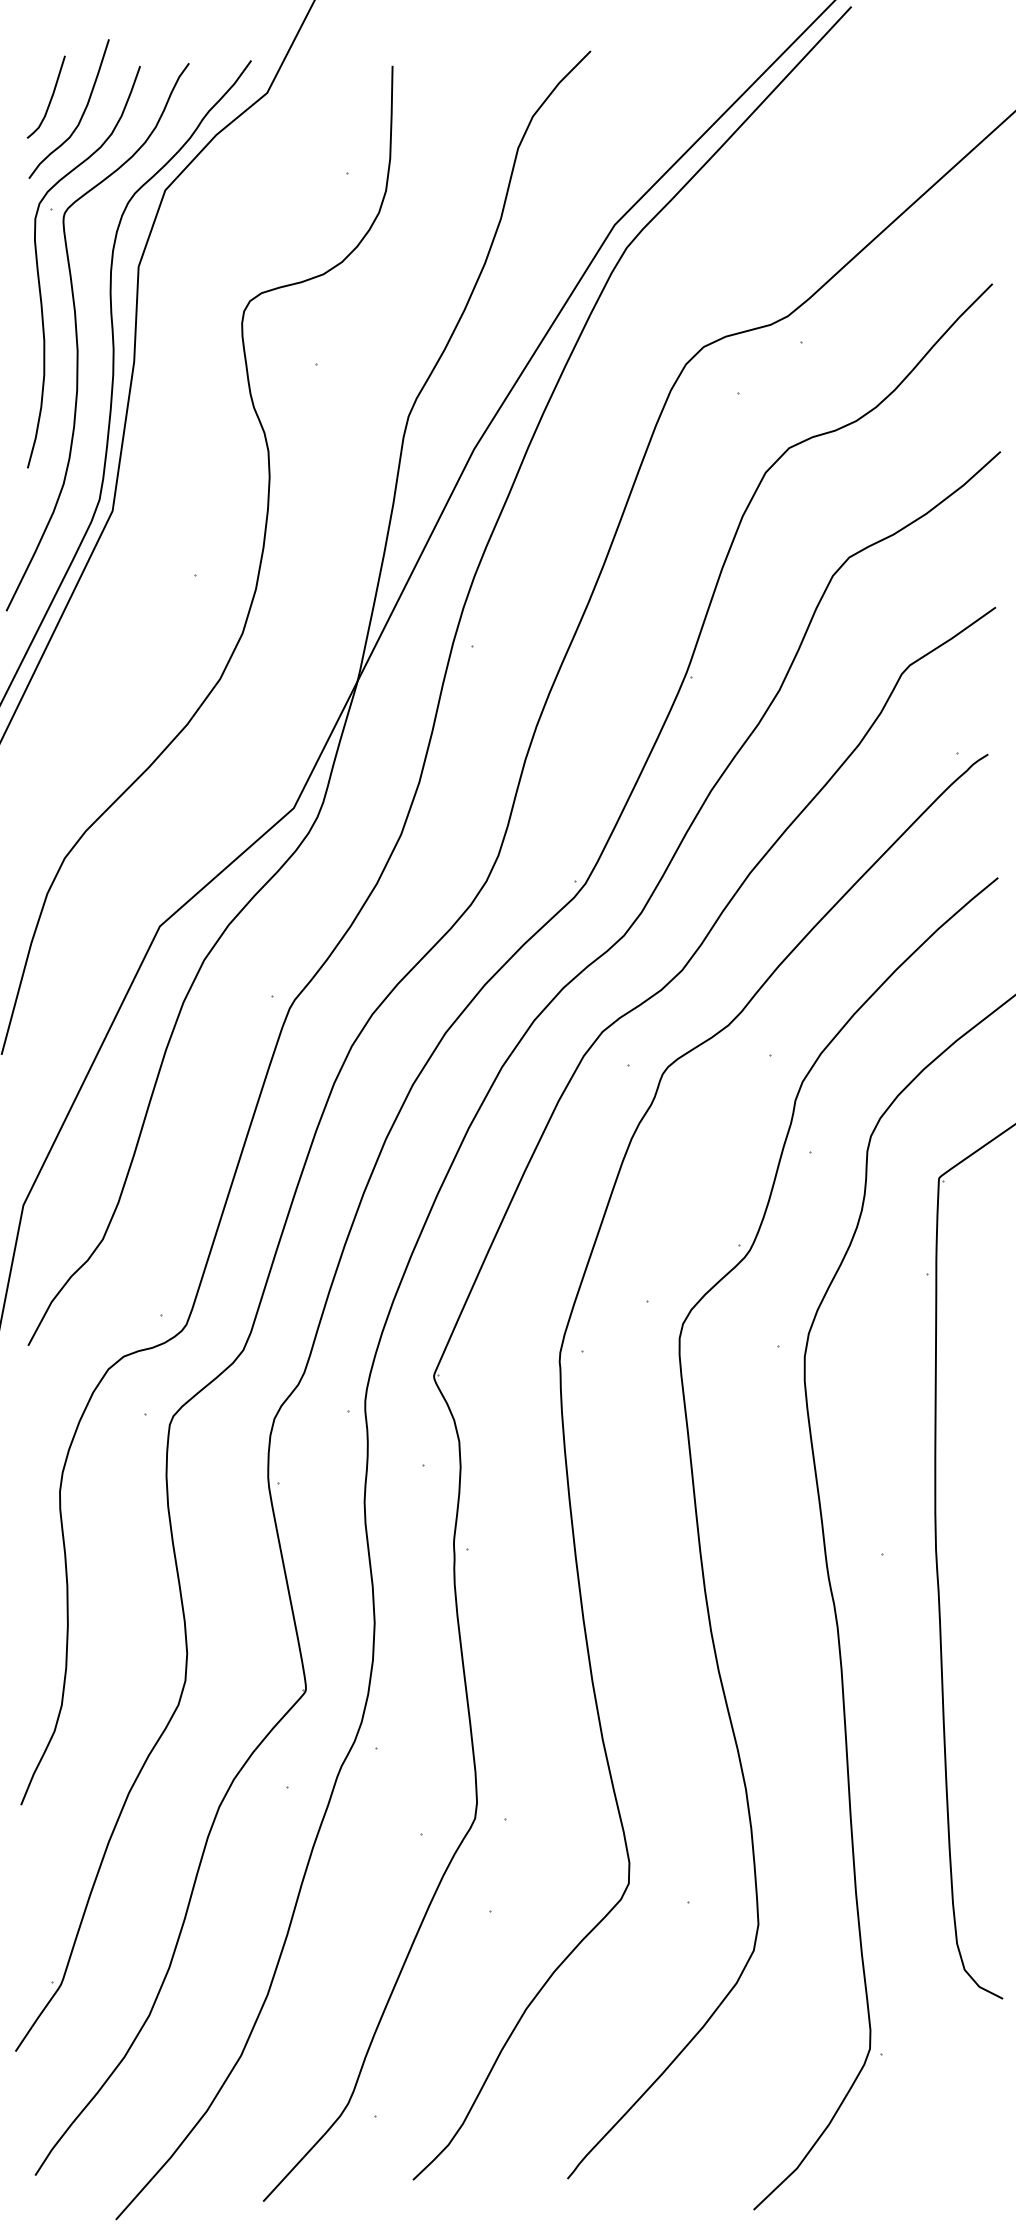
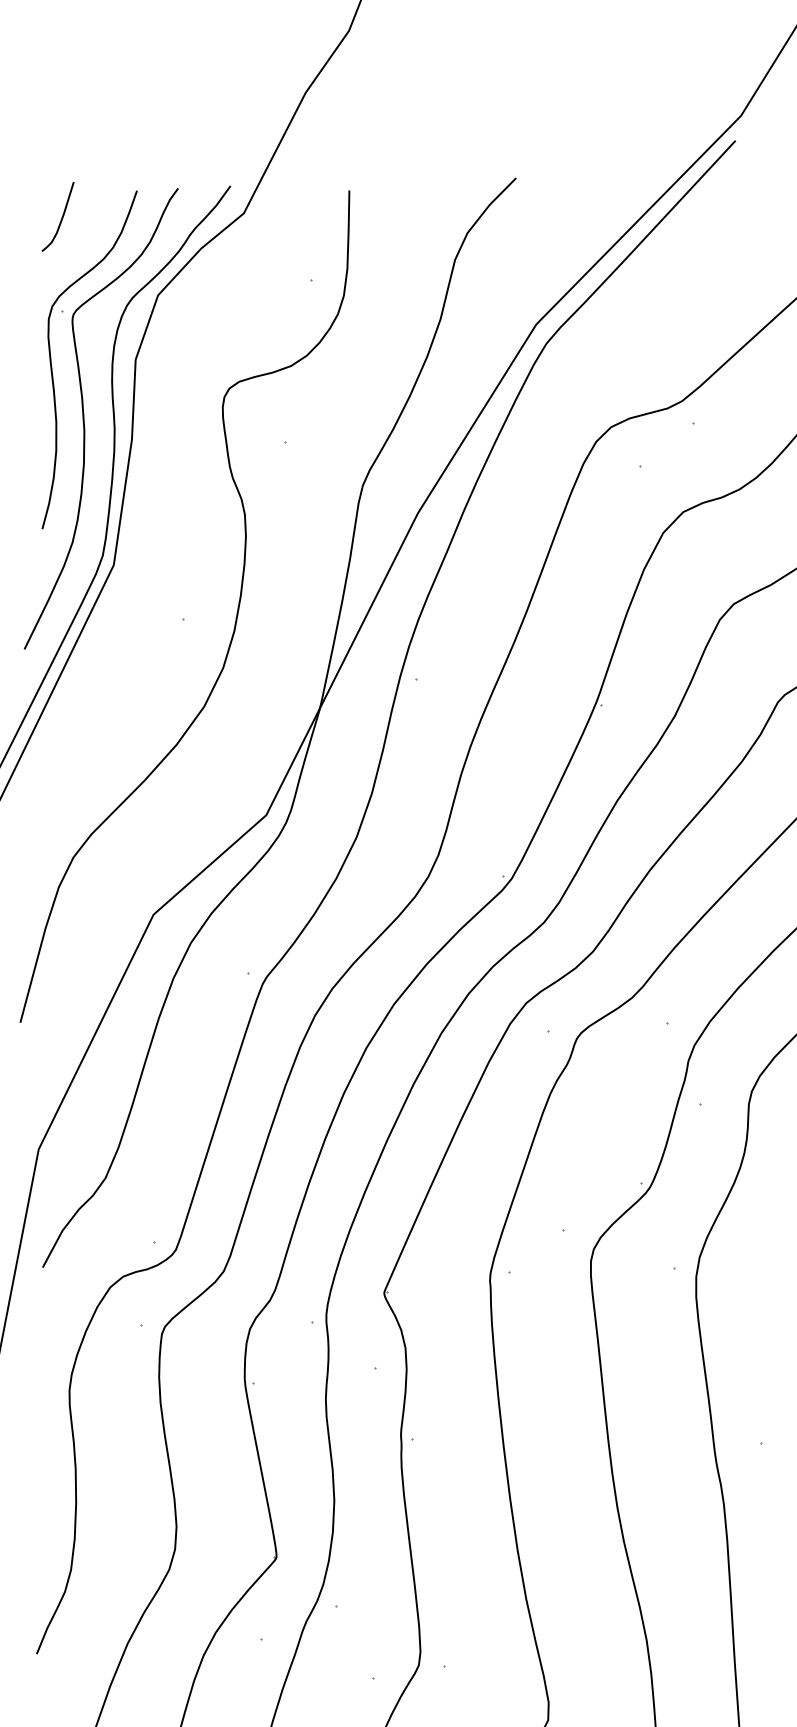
curve: (81, 115) -> (87, 232), removed

